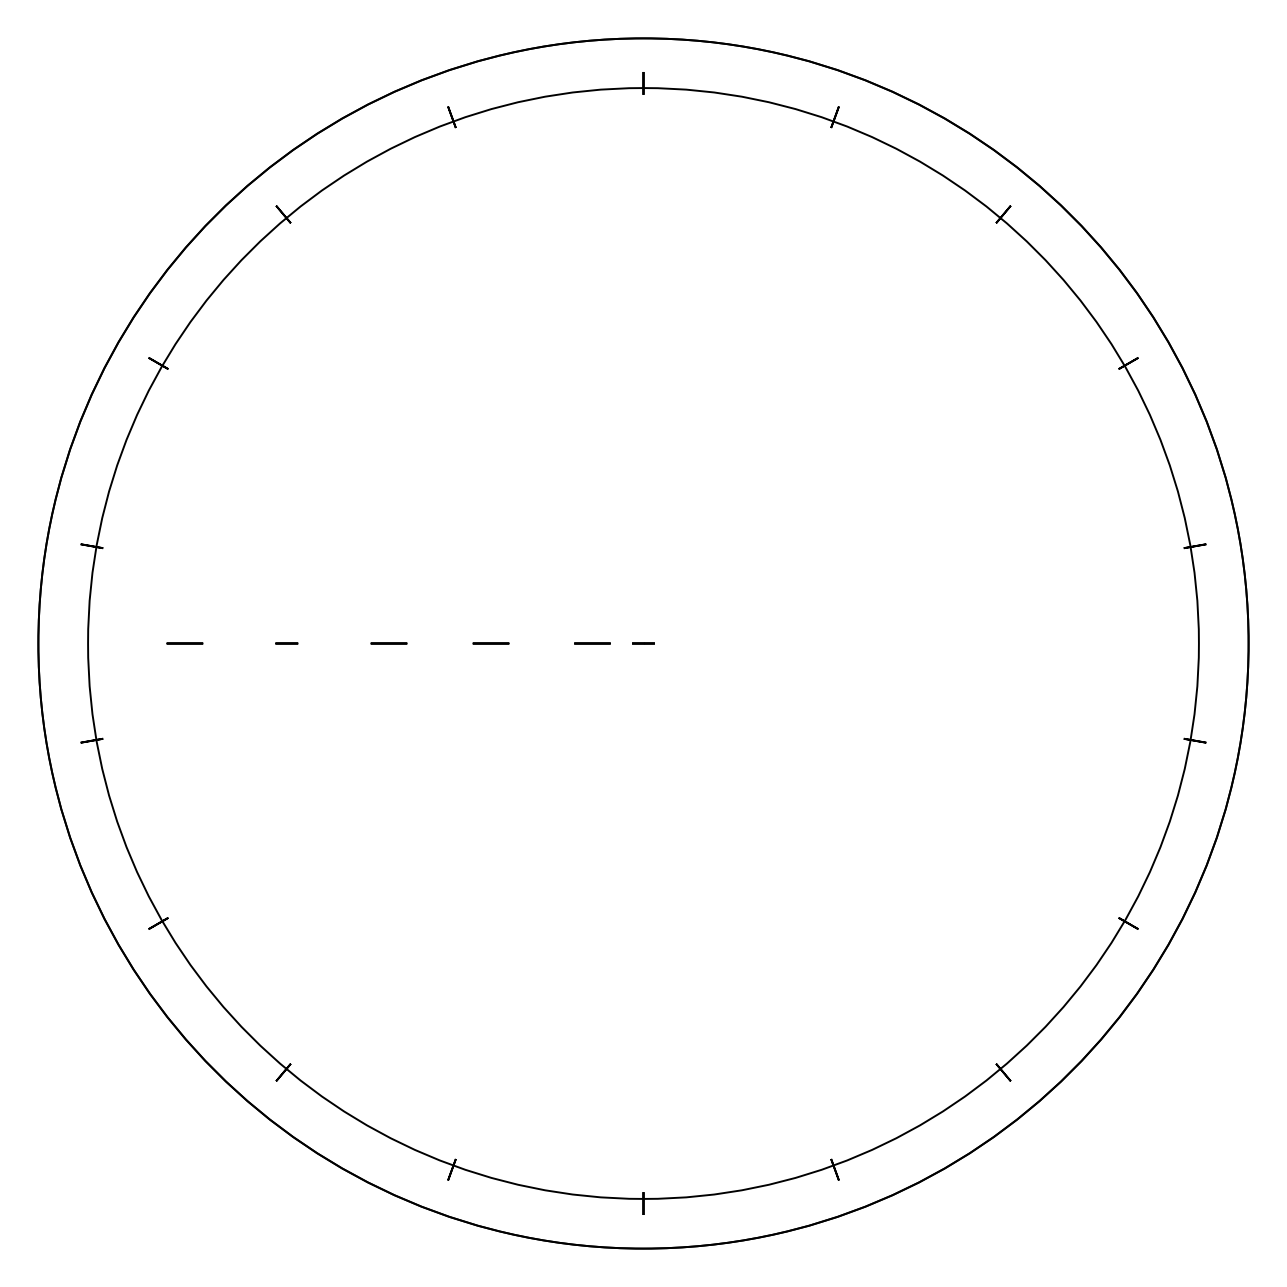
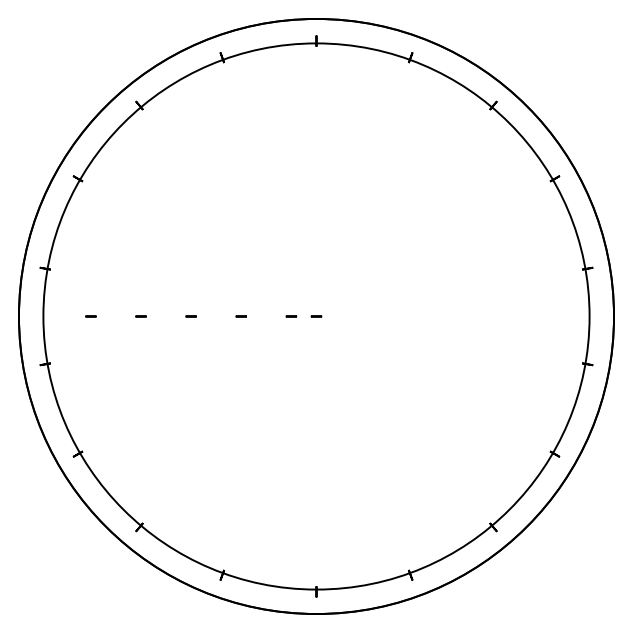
circle: (183, 643) -> (90, 316), size x0.62
circle: (387, 643) -> (190, 316), size x0.62
circle: (488, 643) -> (240, 316), size x0.62
circle: (592, 643) -> (291, 316), size x0.62

